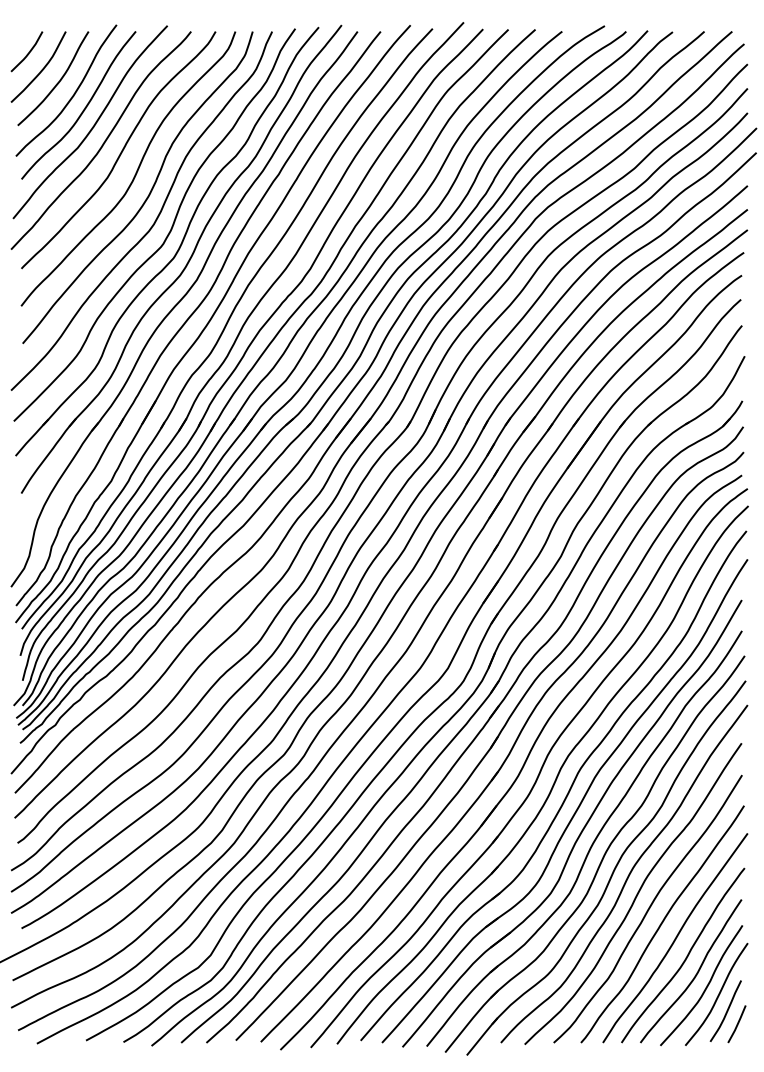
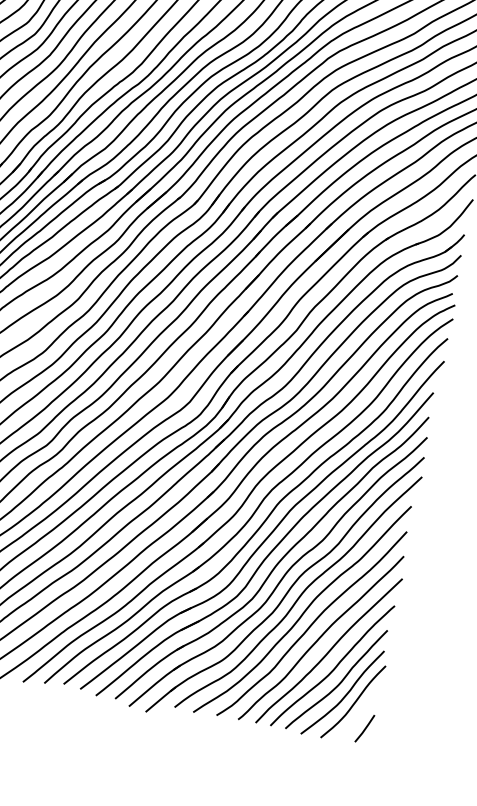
curve: (726, 1010) -> (358, 716), removed

